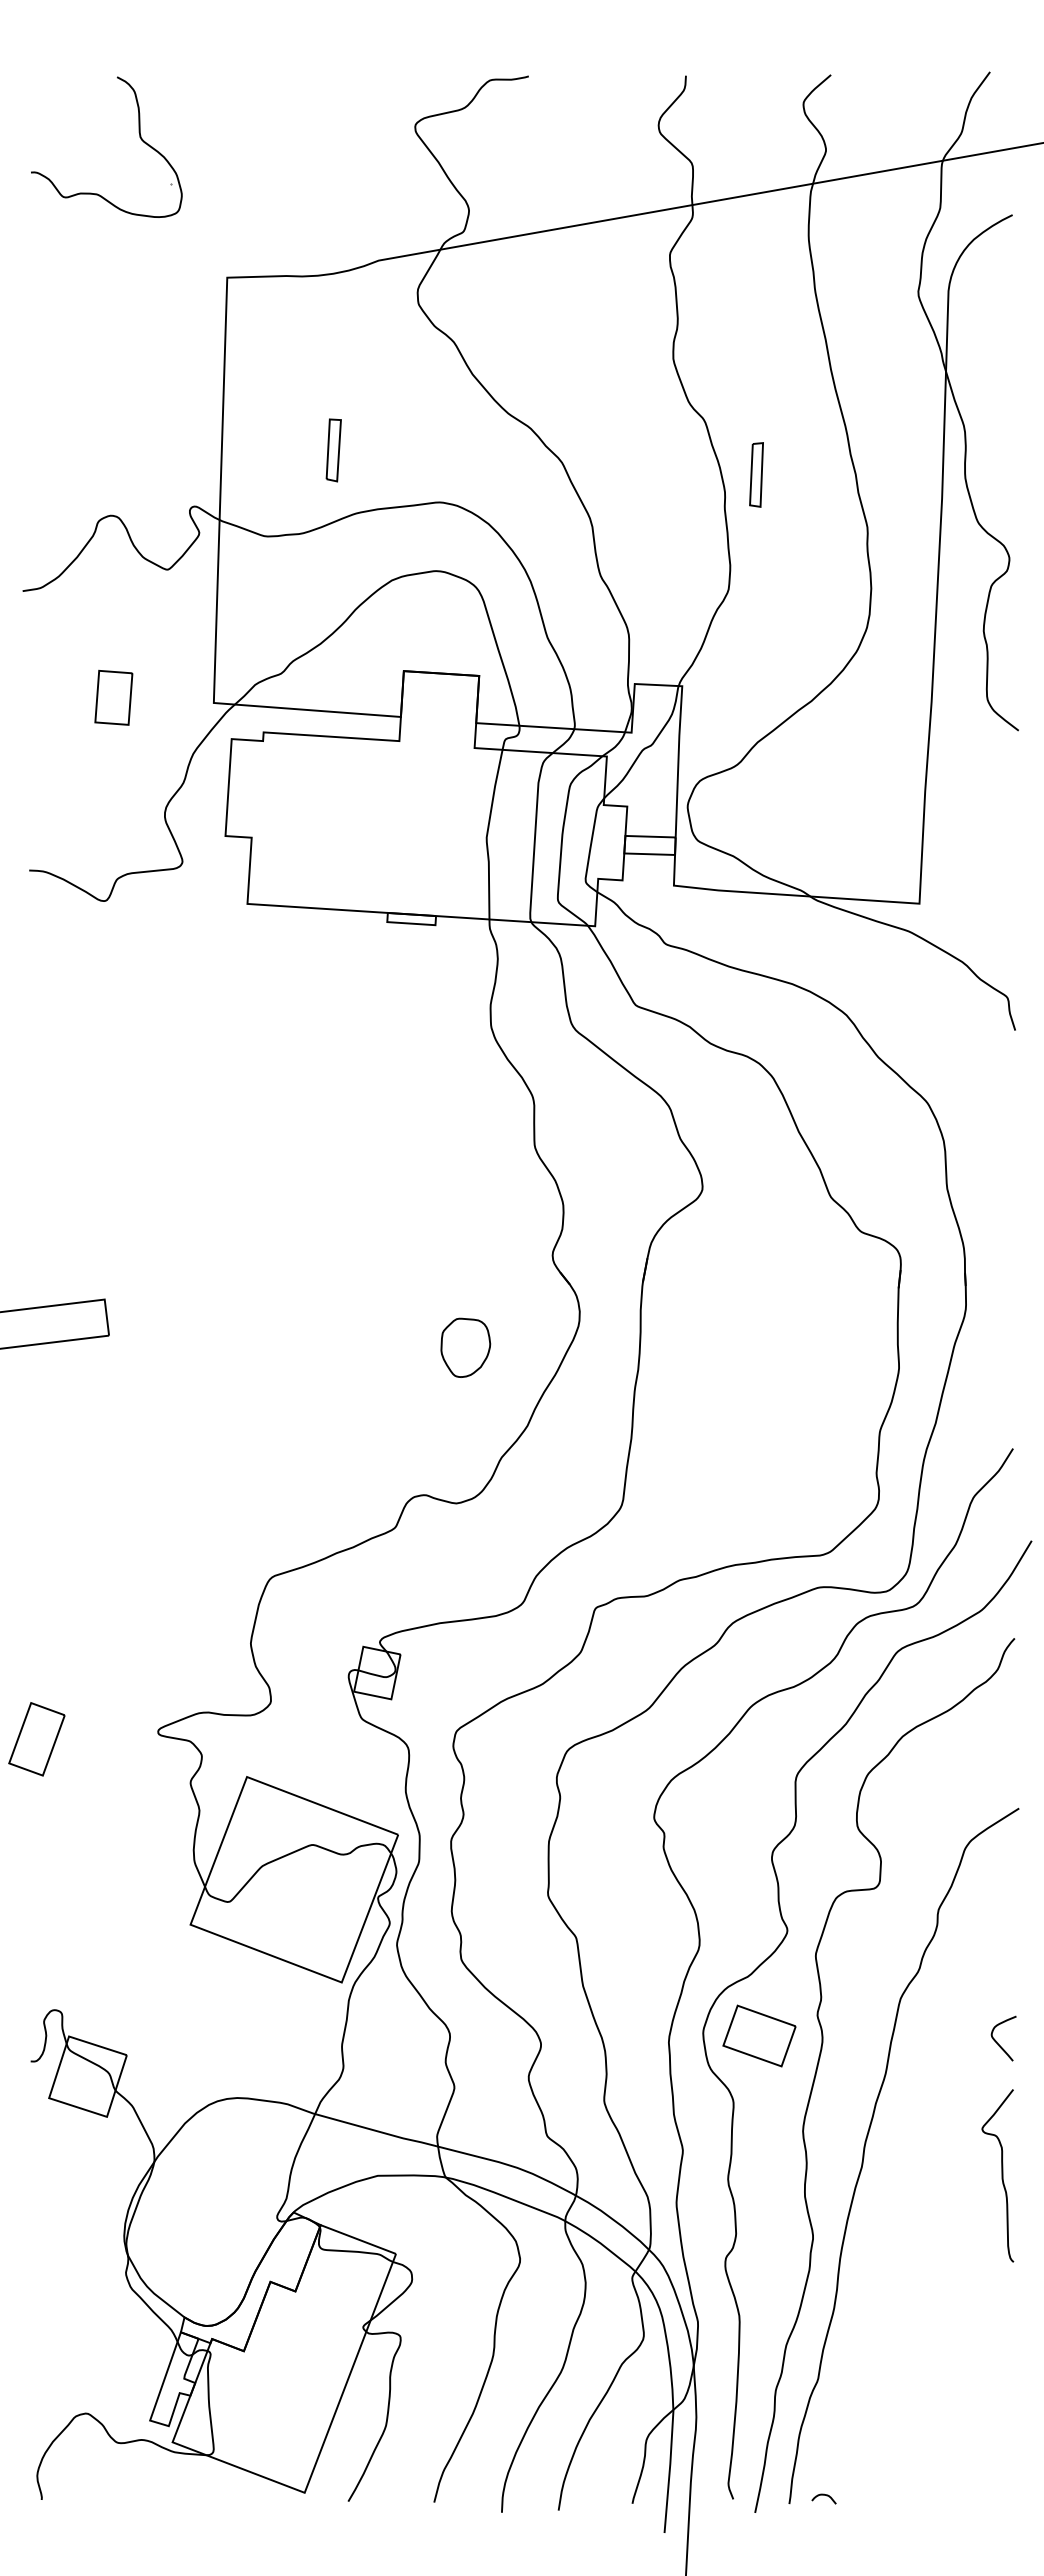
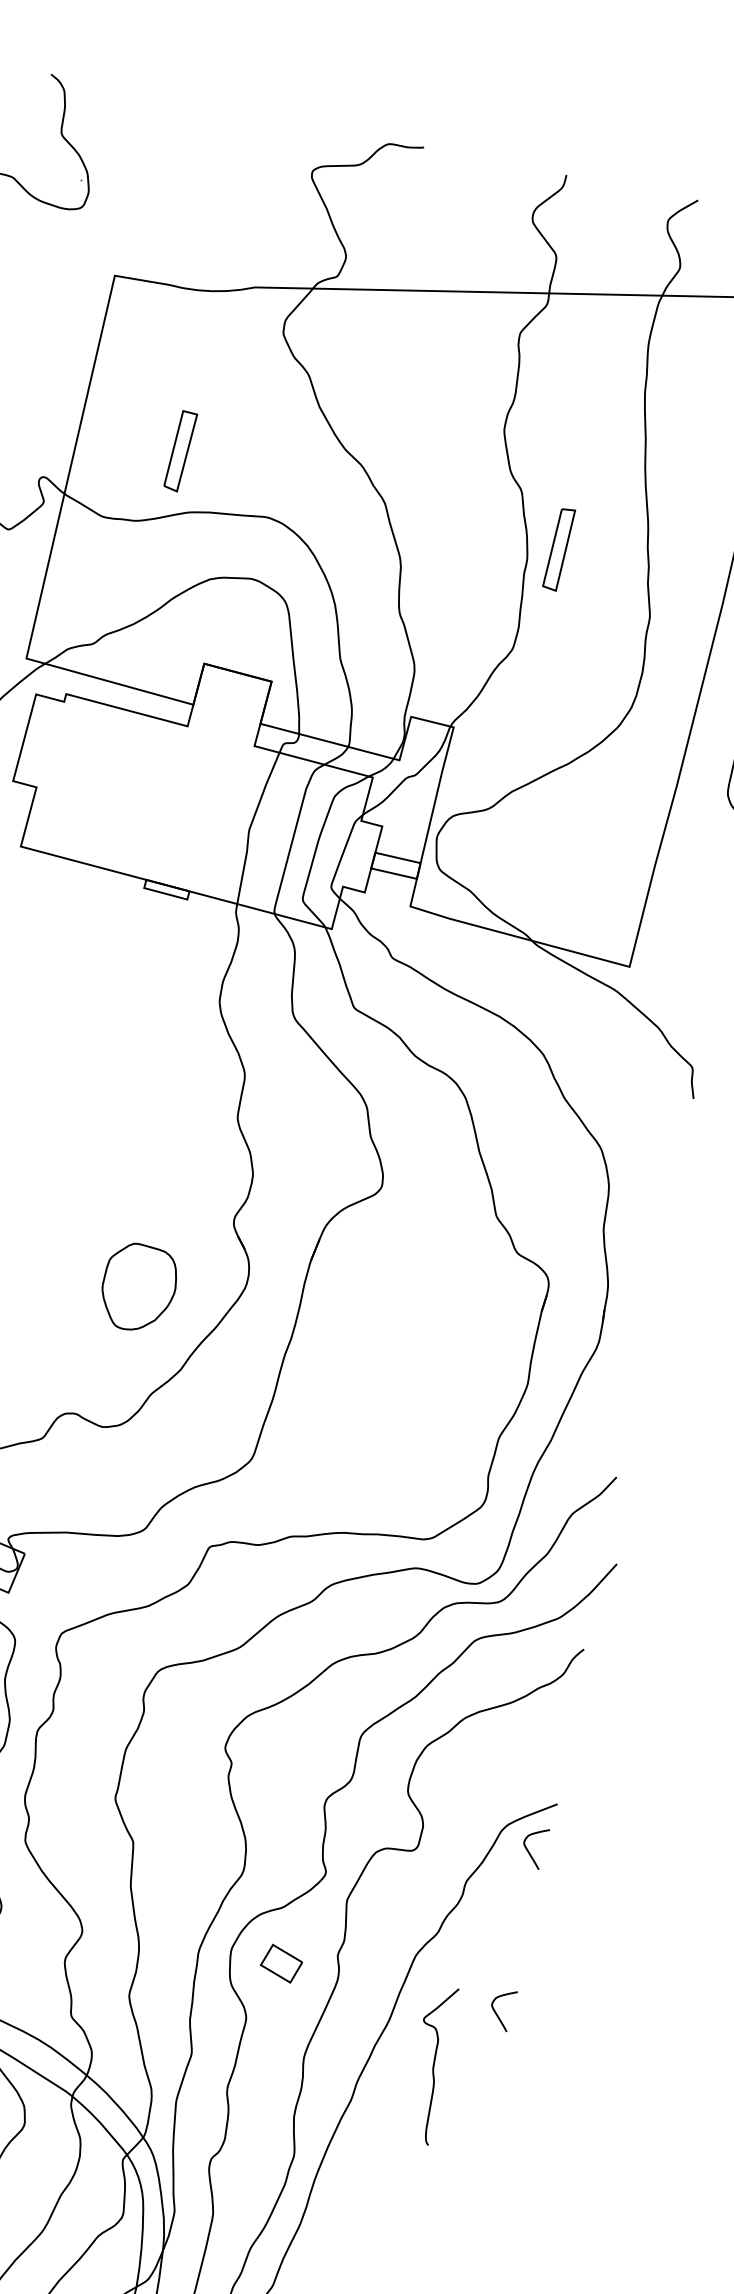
part: (333, 450) -> (180, 451), size x1.4
part: (756, 474) -> (558, 548), size x1.4
part: (465, 1347) -> (138, 1287), size x1.6
curve: (998, 1864) -> (528, 1851), added
part: (759, 2035) -> (281, 1963), size x0.6
curve: (1001, 2175) -> (432, 2064), moved

